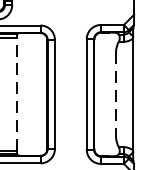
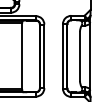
line: (17, 94) -> (22, 56), dashed -> solid
line: (116, 94) -> (80, 56), dashed -> solid

